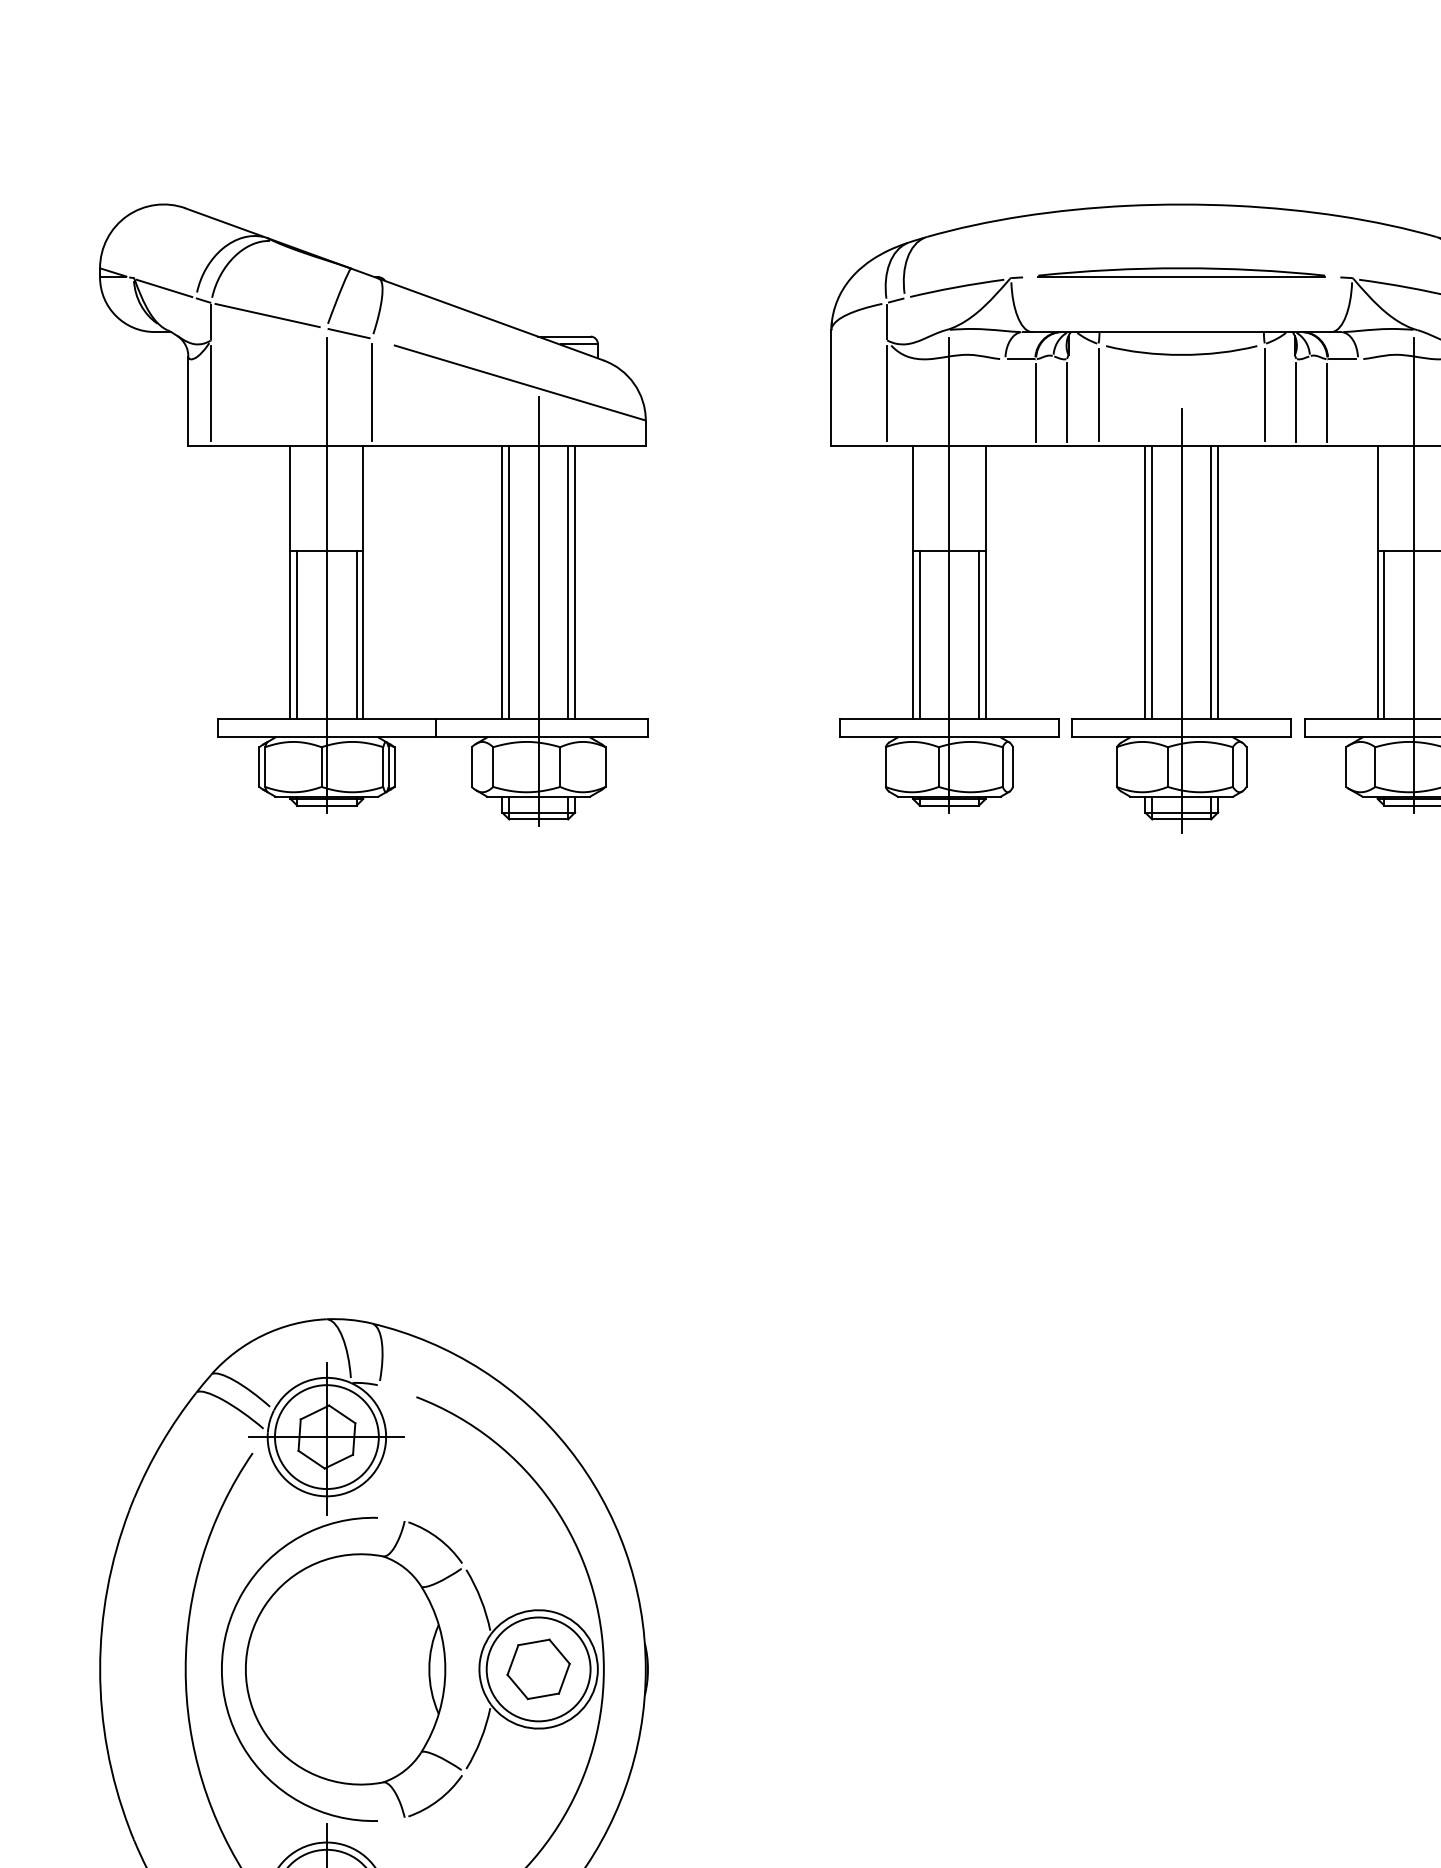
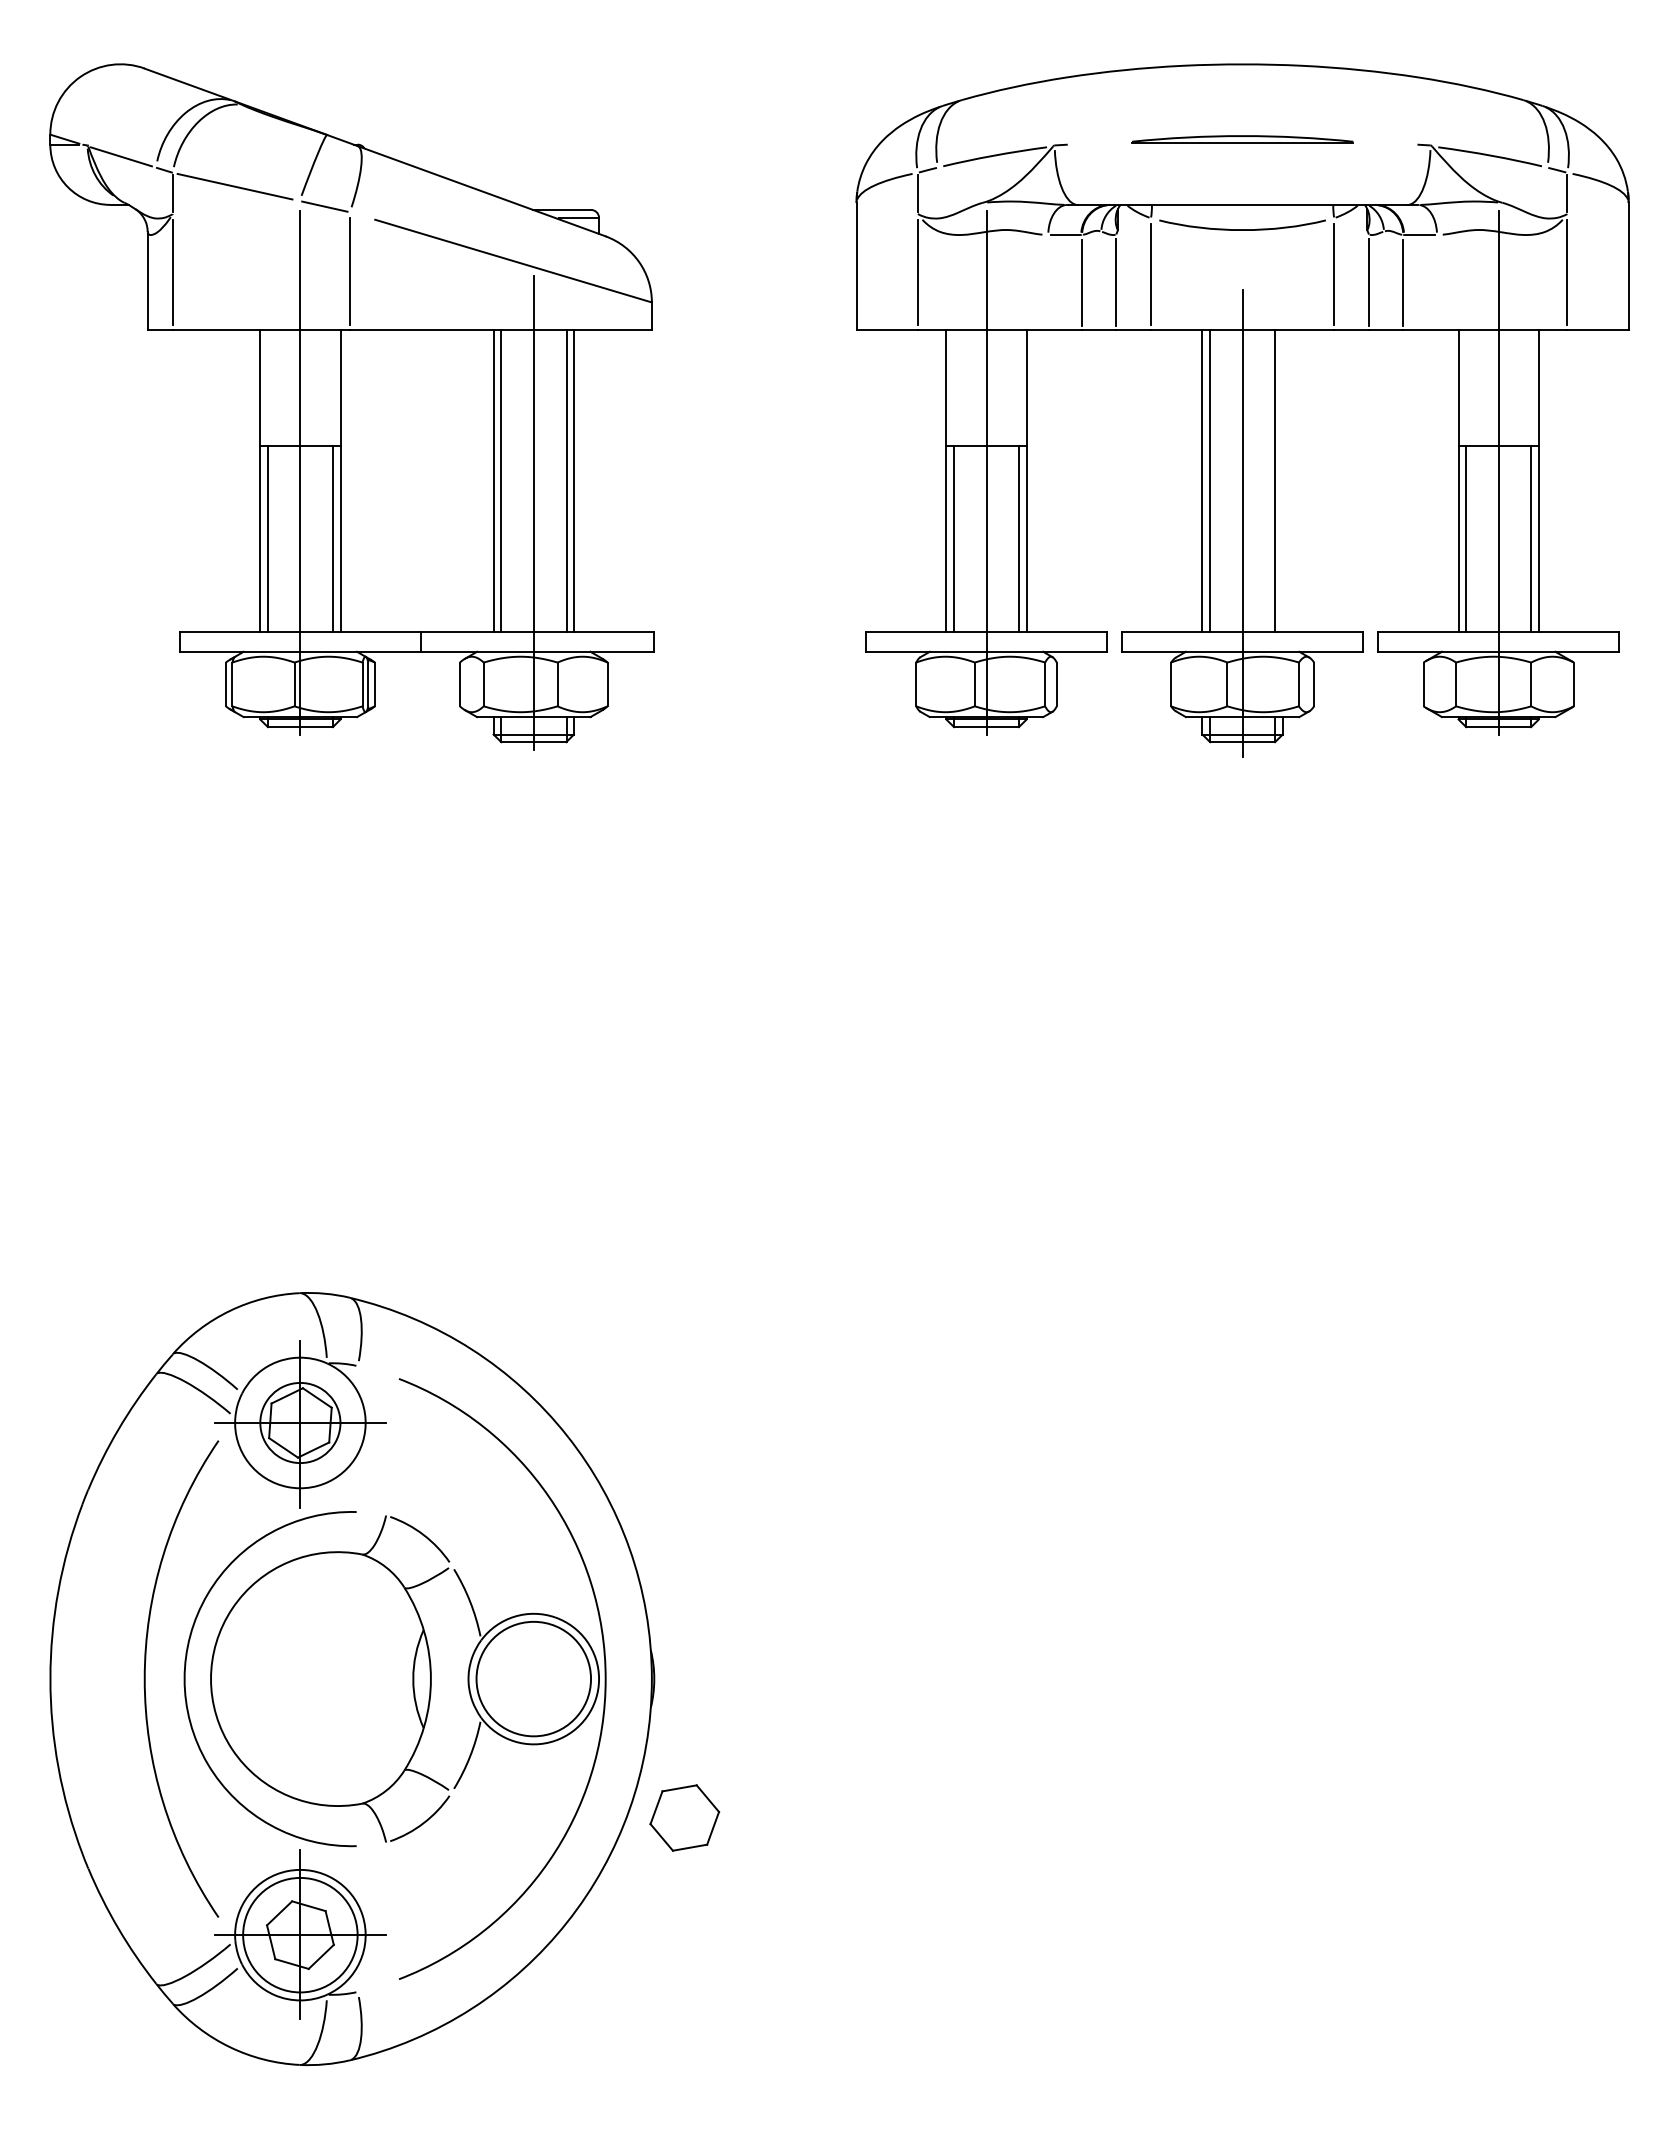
part: (1181, 272) -> (1242, 139), size x0.7
line: (1217, 582) -> (1282, 480), removed
circle: (327, 1436) -> (300, 1422), size x0.7
part: (538, 1668) -> (684, 1817), moved

